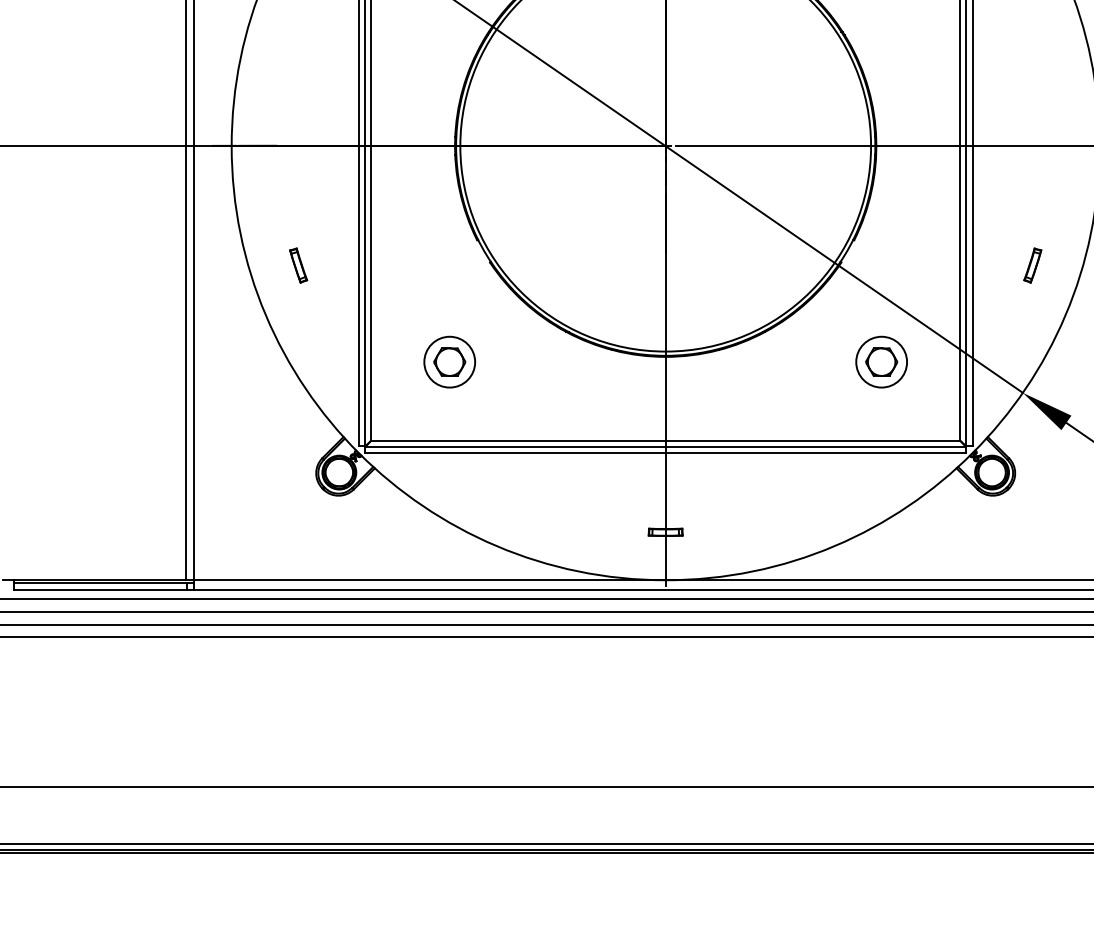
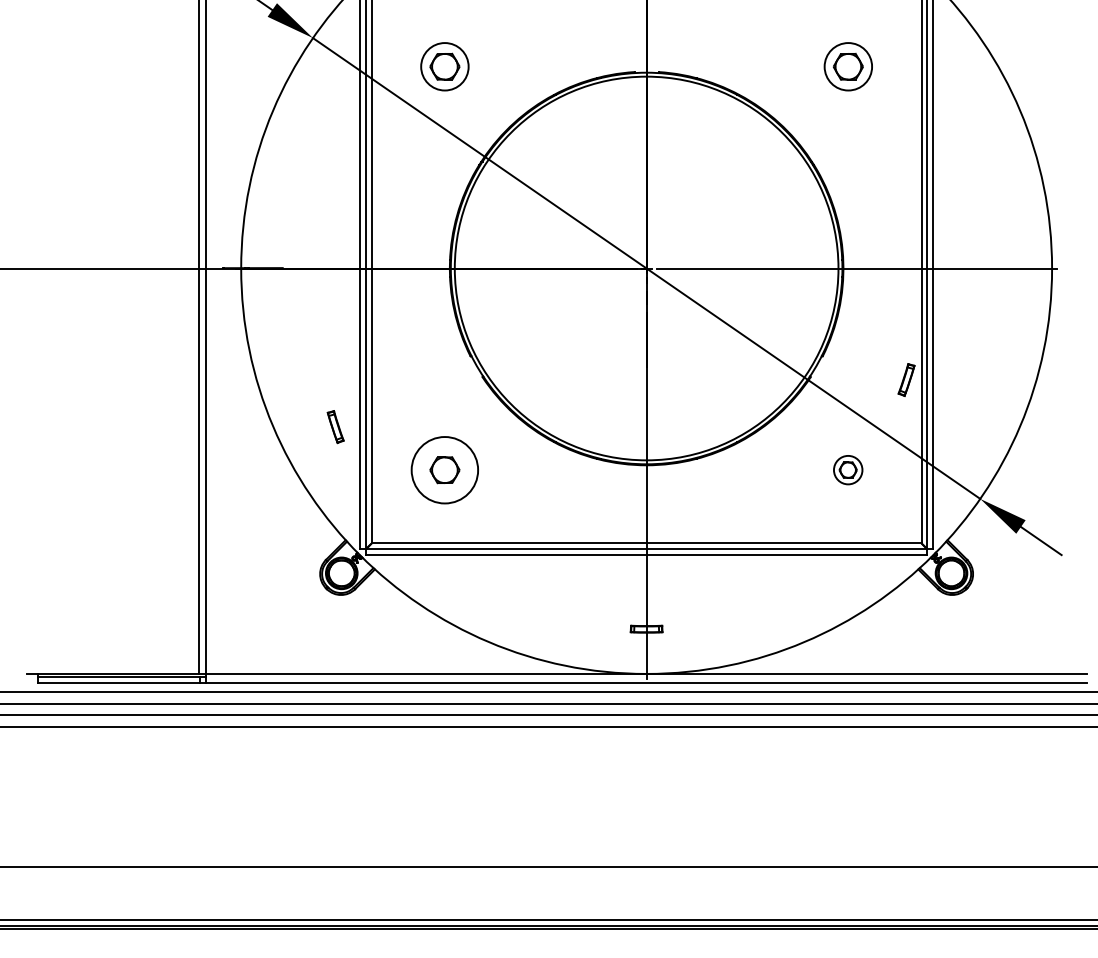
part: (1032, 265) -> (906, 379), moved
part: (298, 266) -> (335, 427), moved
circle: (449, 361) -> (444, 469), size x1.4
part: (880, 361) -> (847, 469), size x0.6

